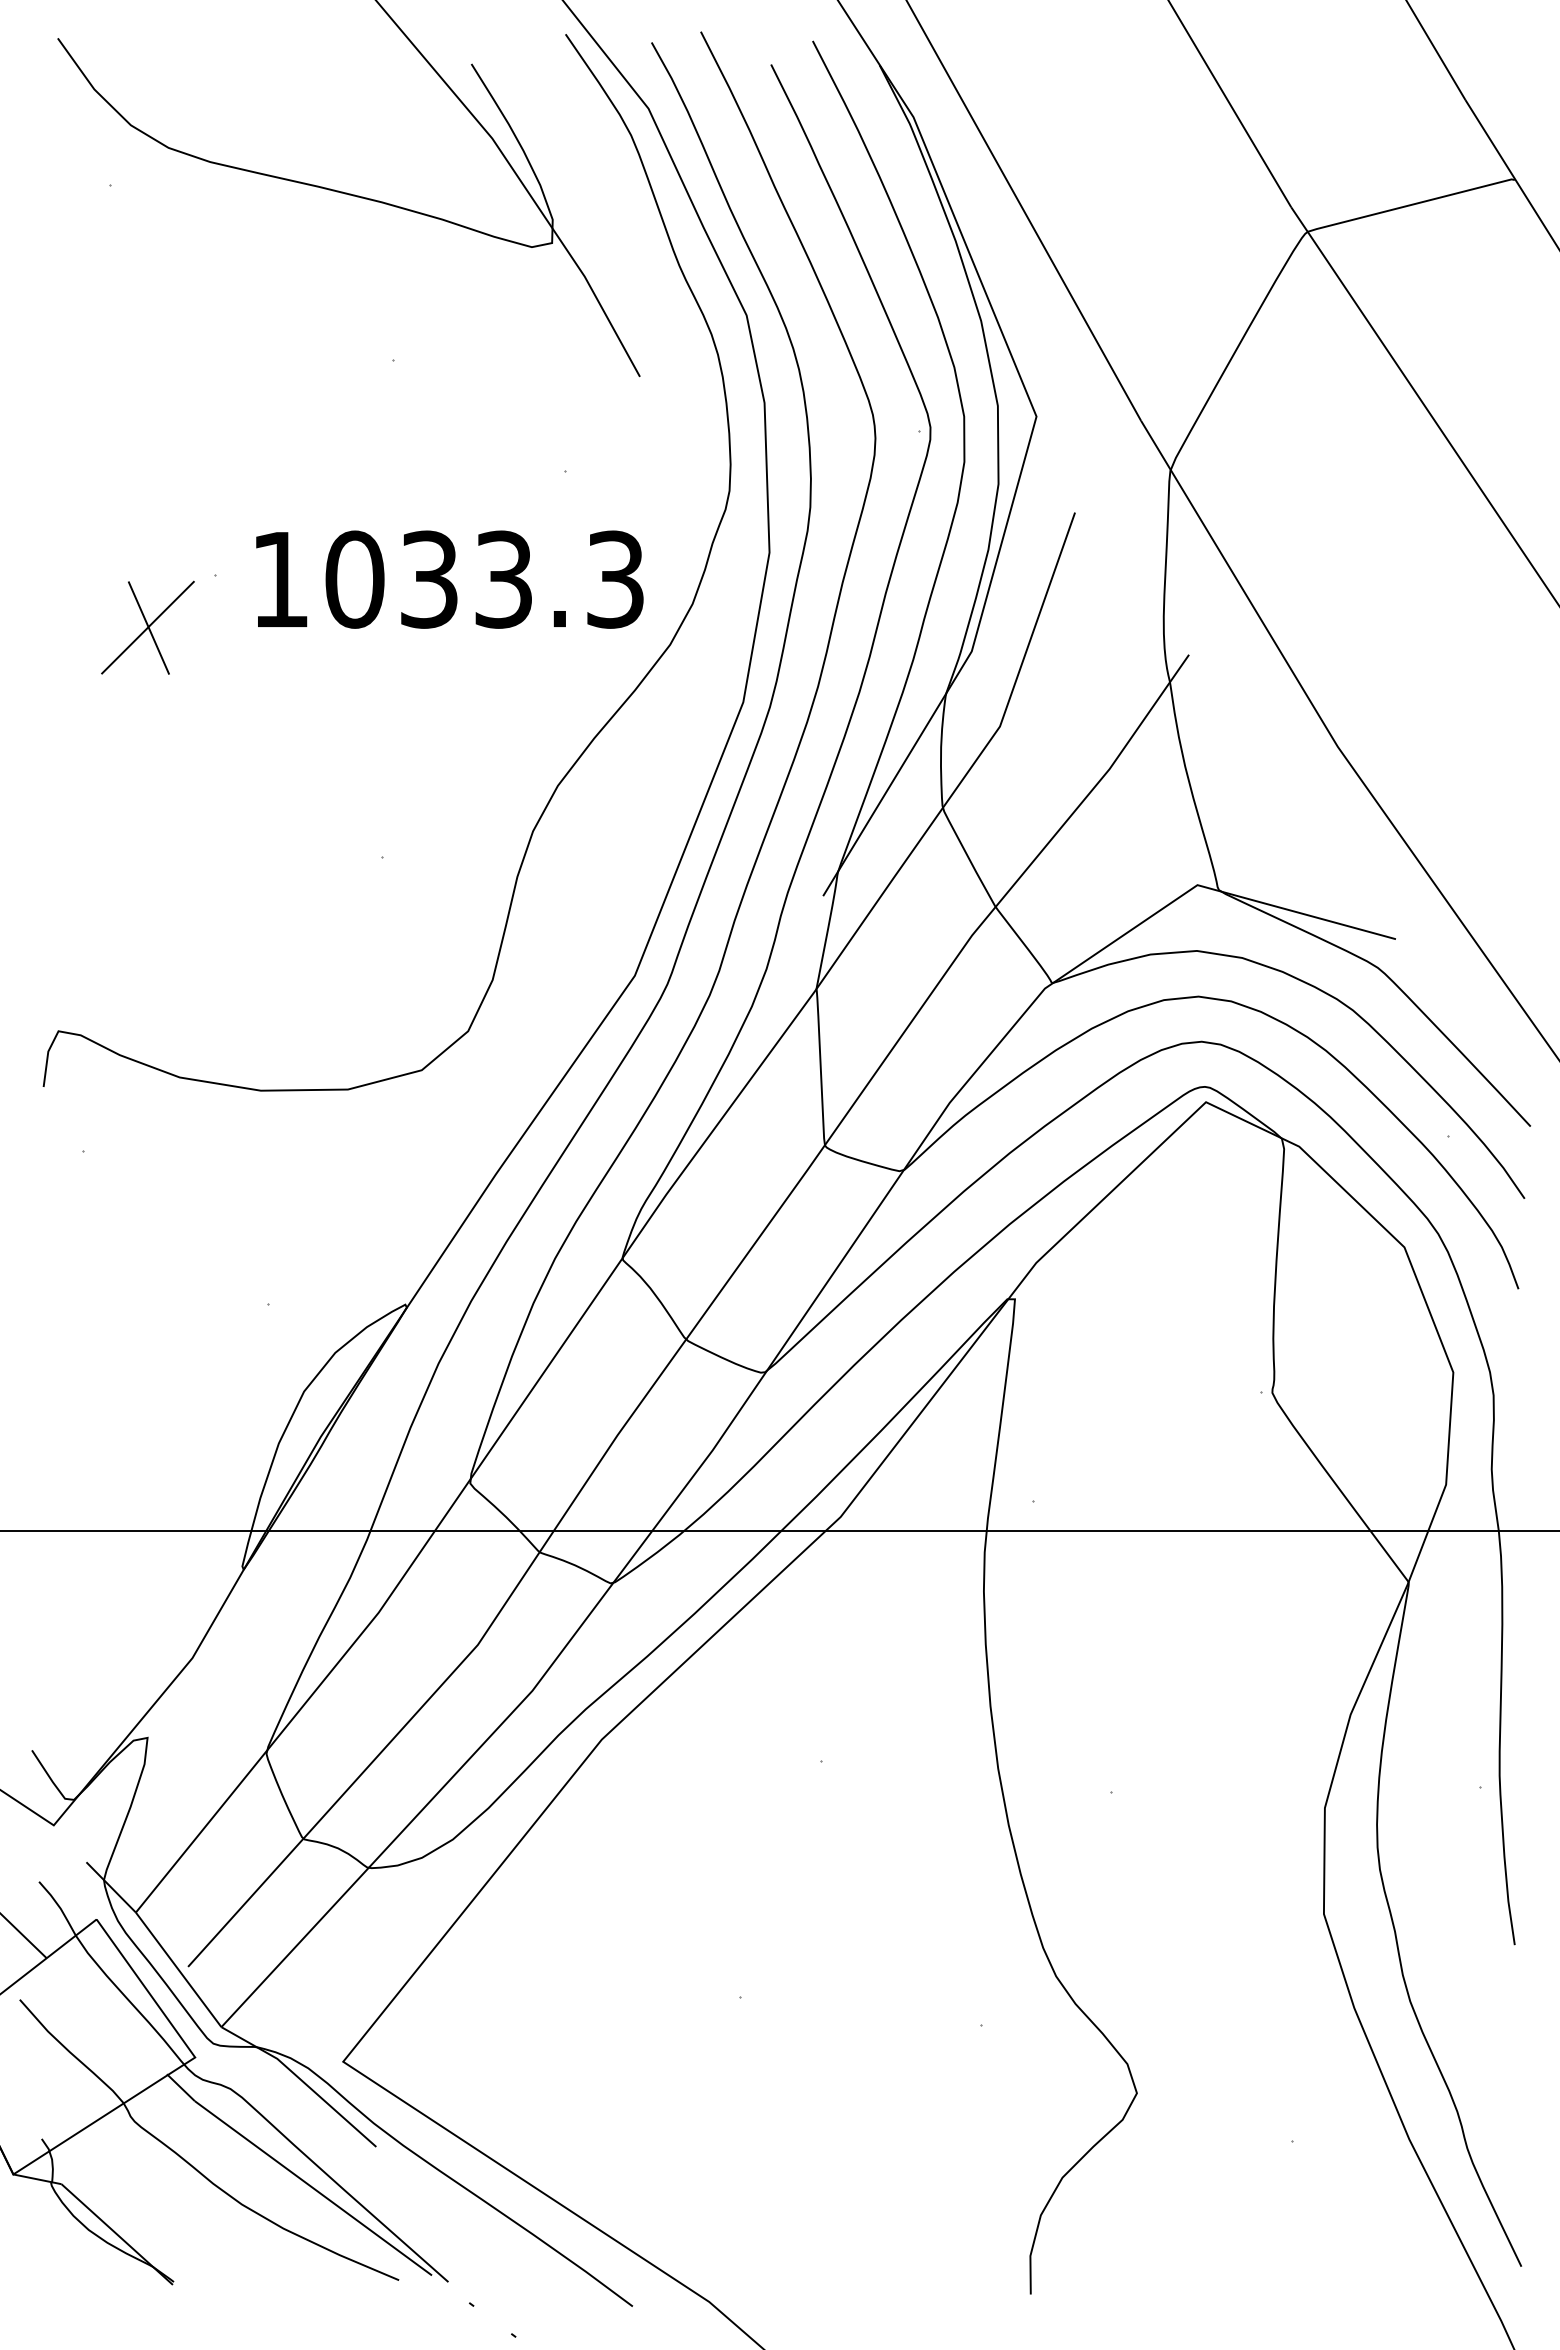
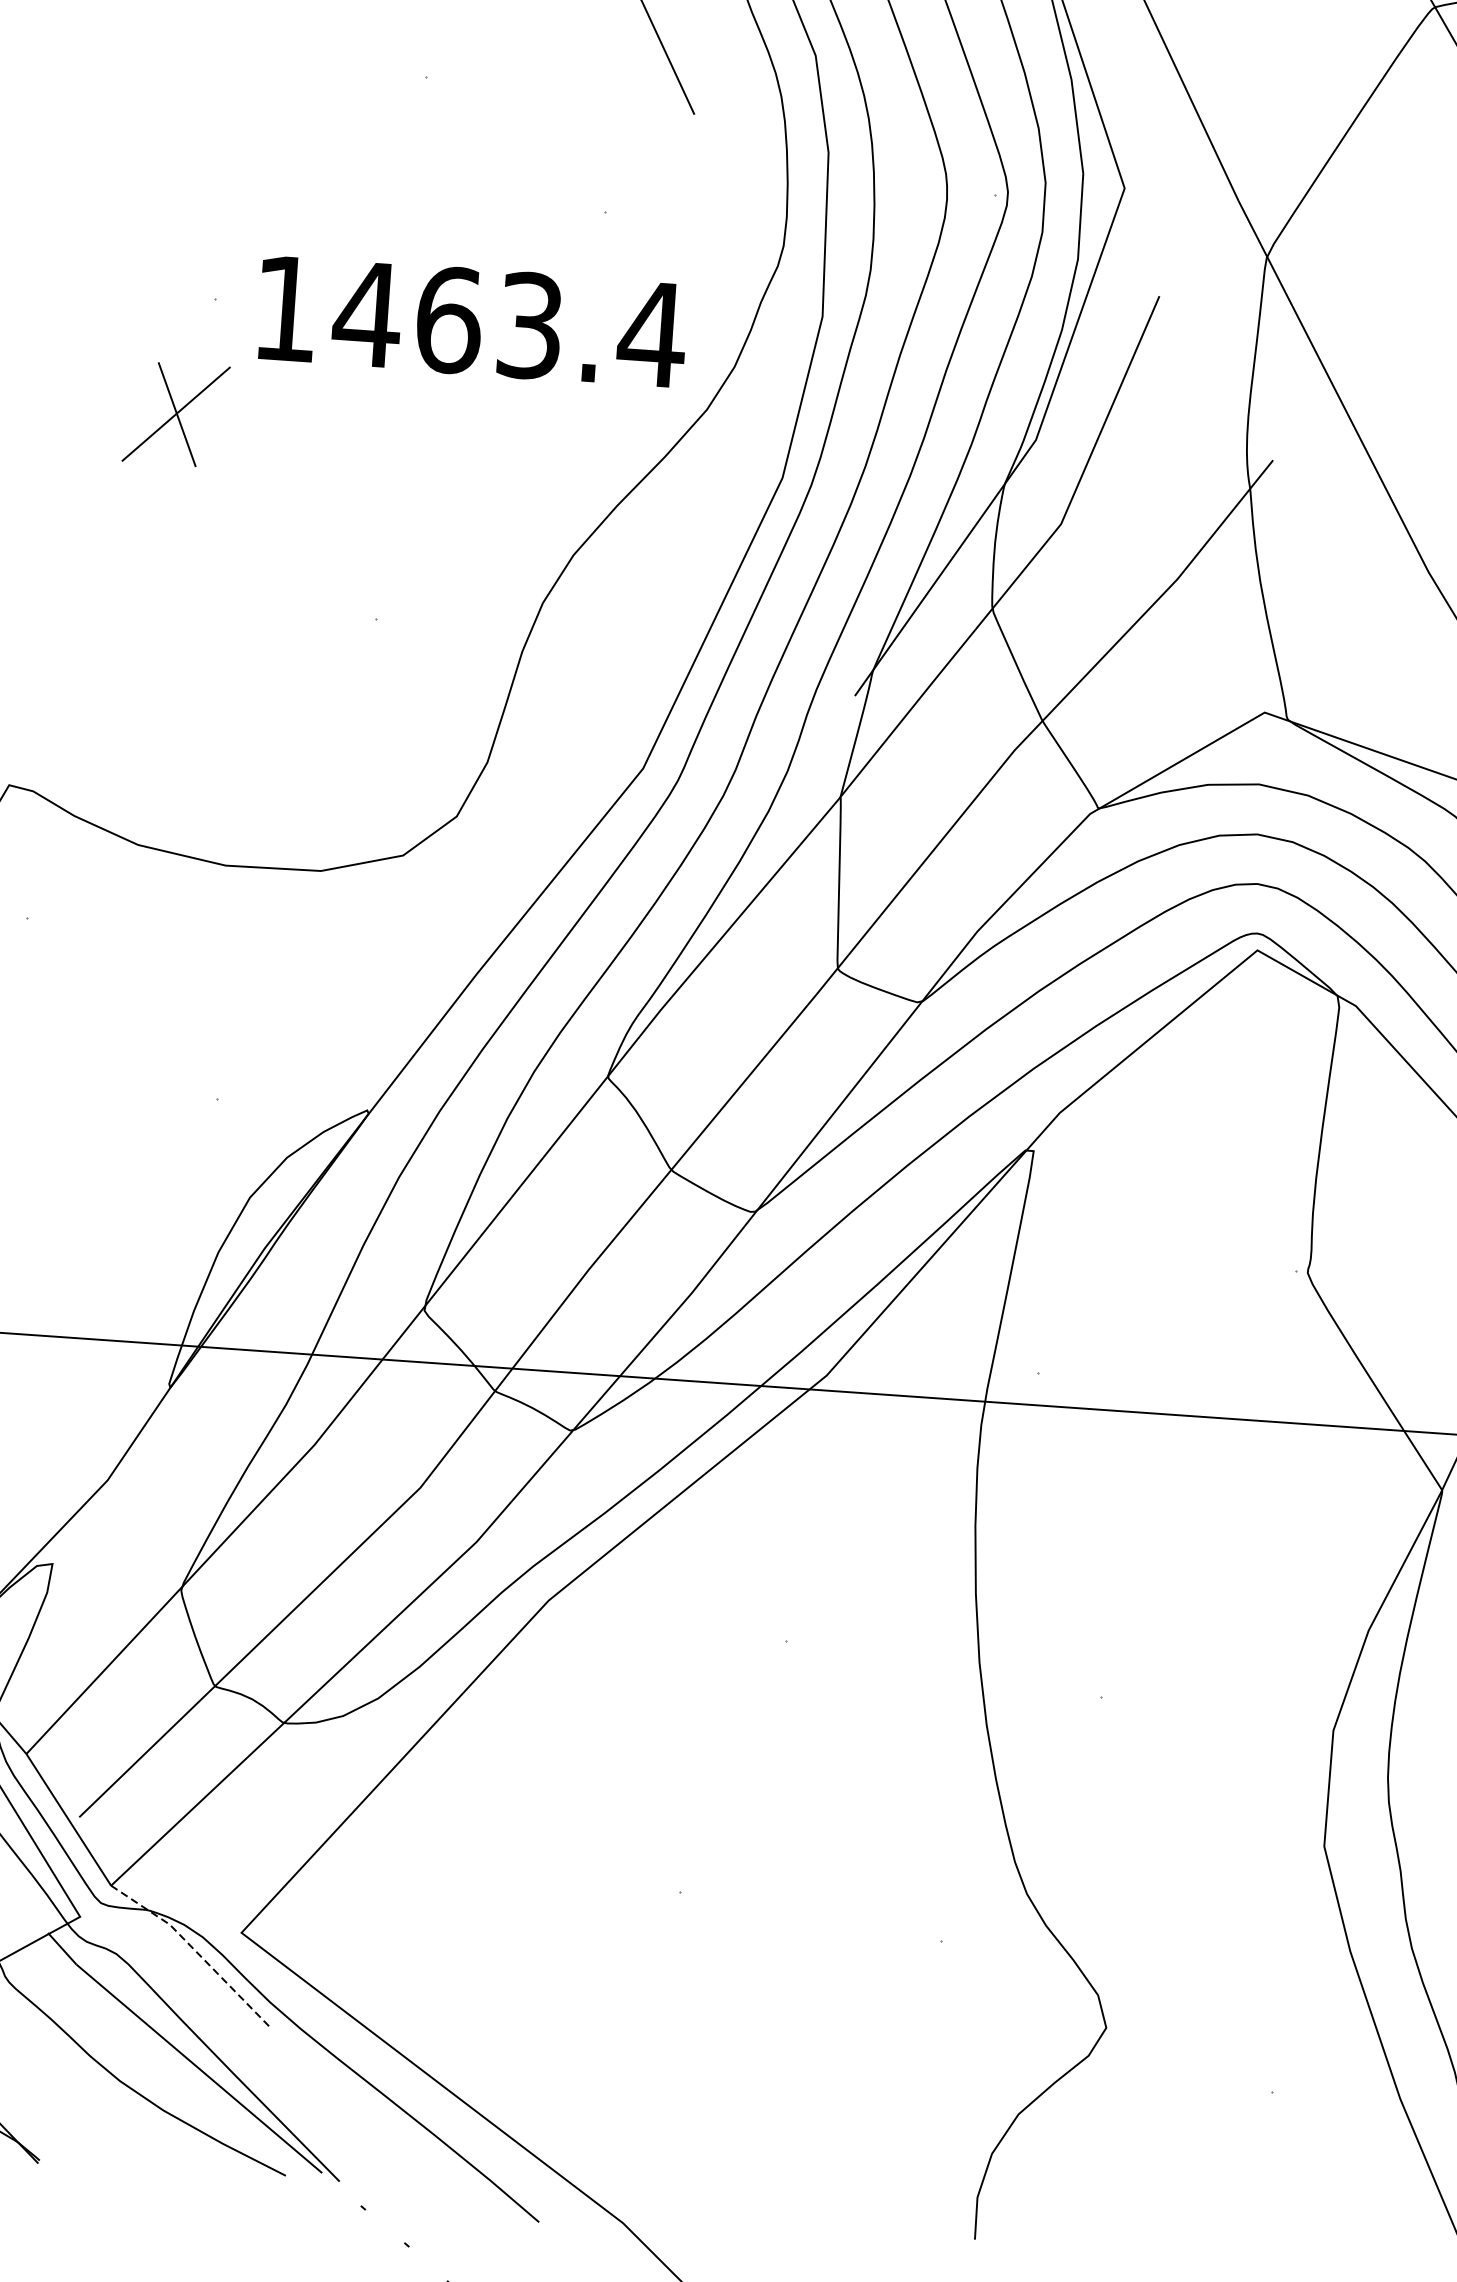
text: (484, 579) -> (509, 324), 1033.3 -> 1463.4
part: (147, 627) -> (175, 413), moved
line: (302, 2081) -> (195, 1951), solid -> dashed

